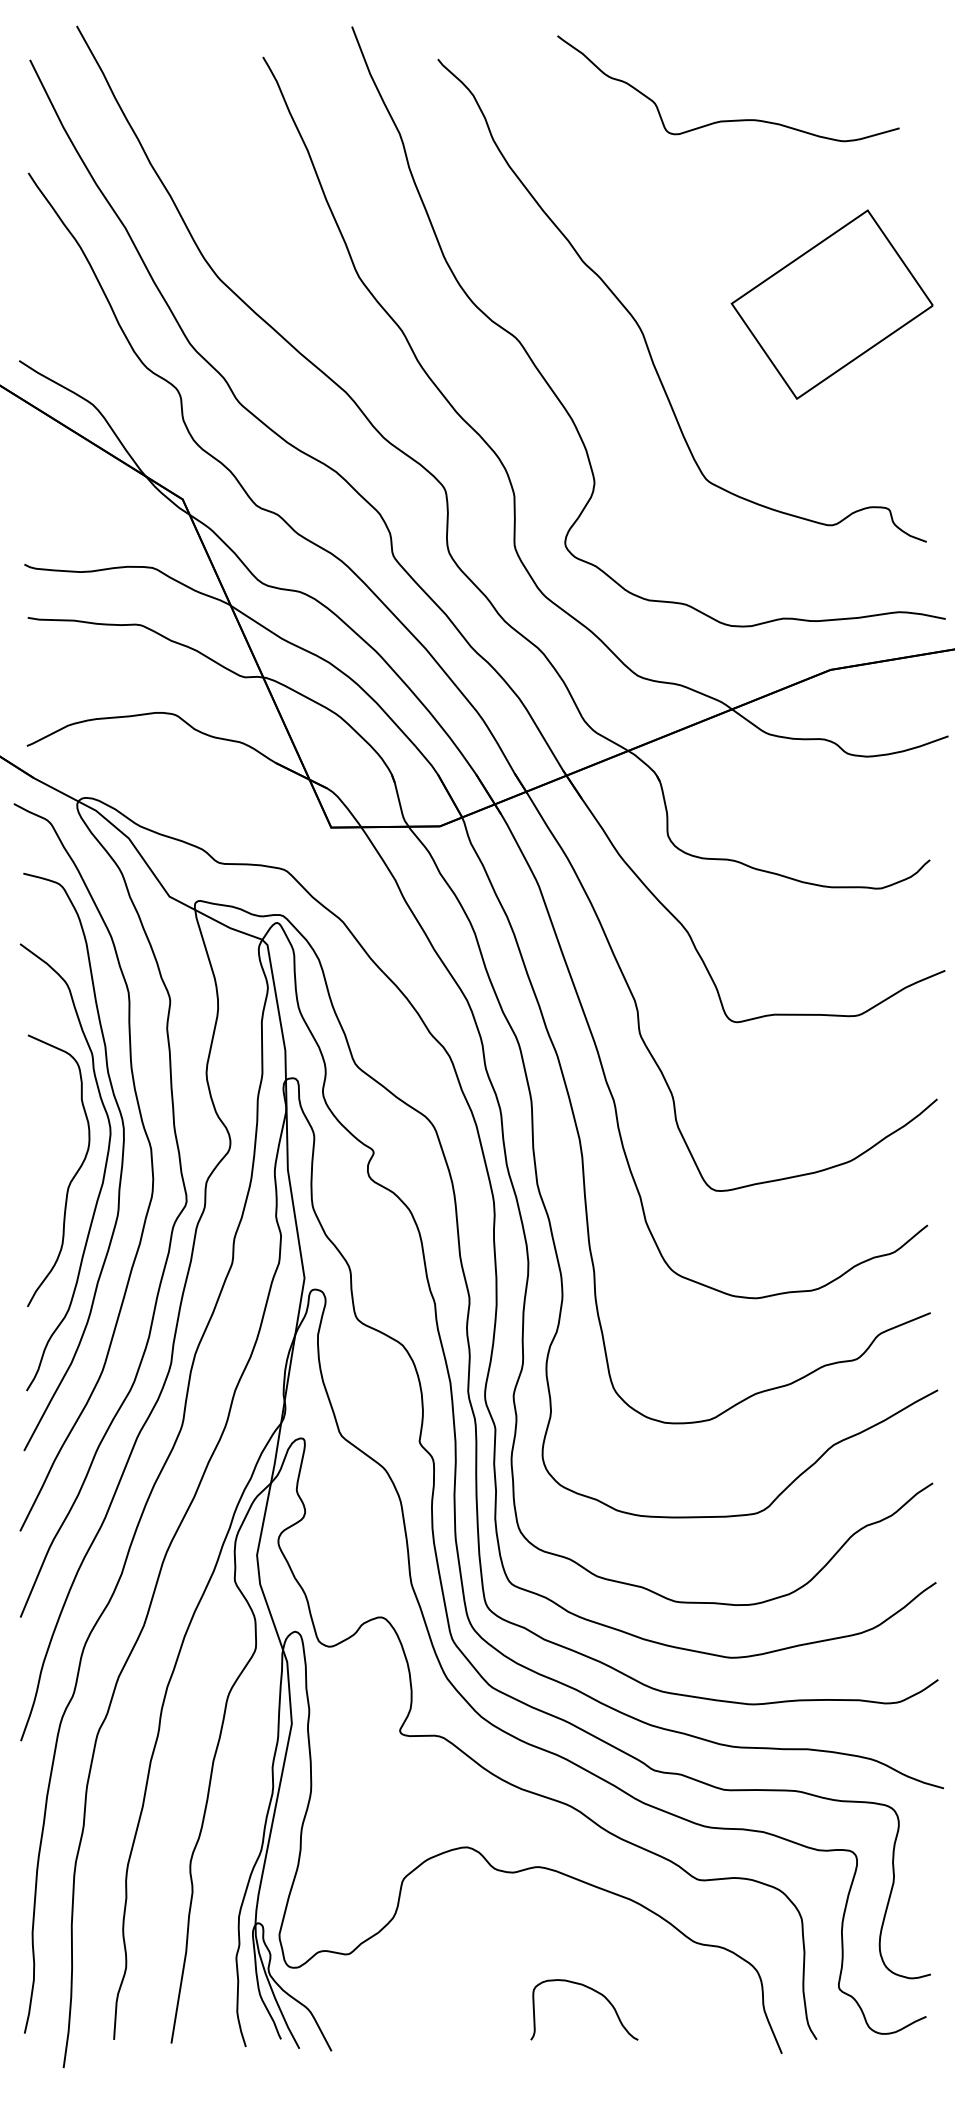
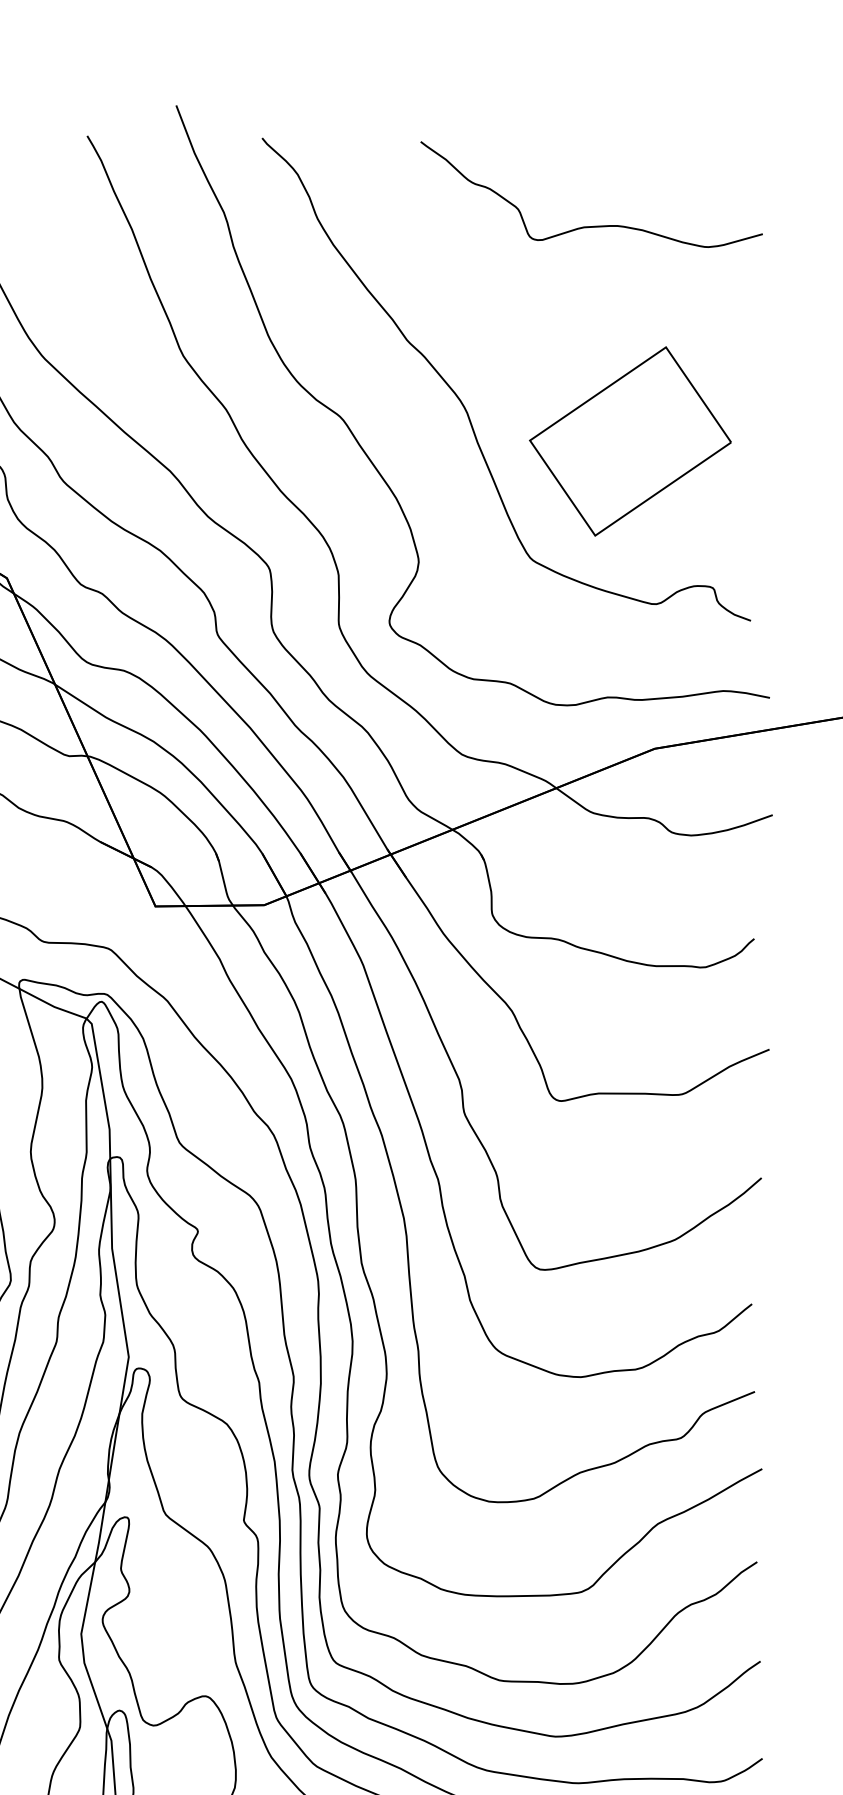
curve: (734, 119) -> (597, 225), moved
part: (831, 304) -> (629, 441), moved

